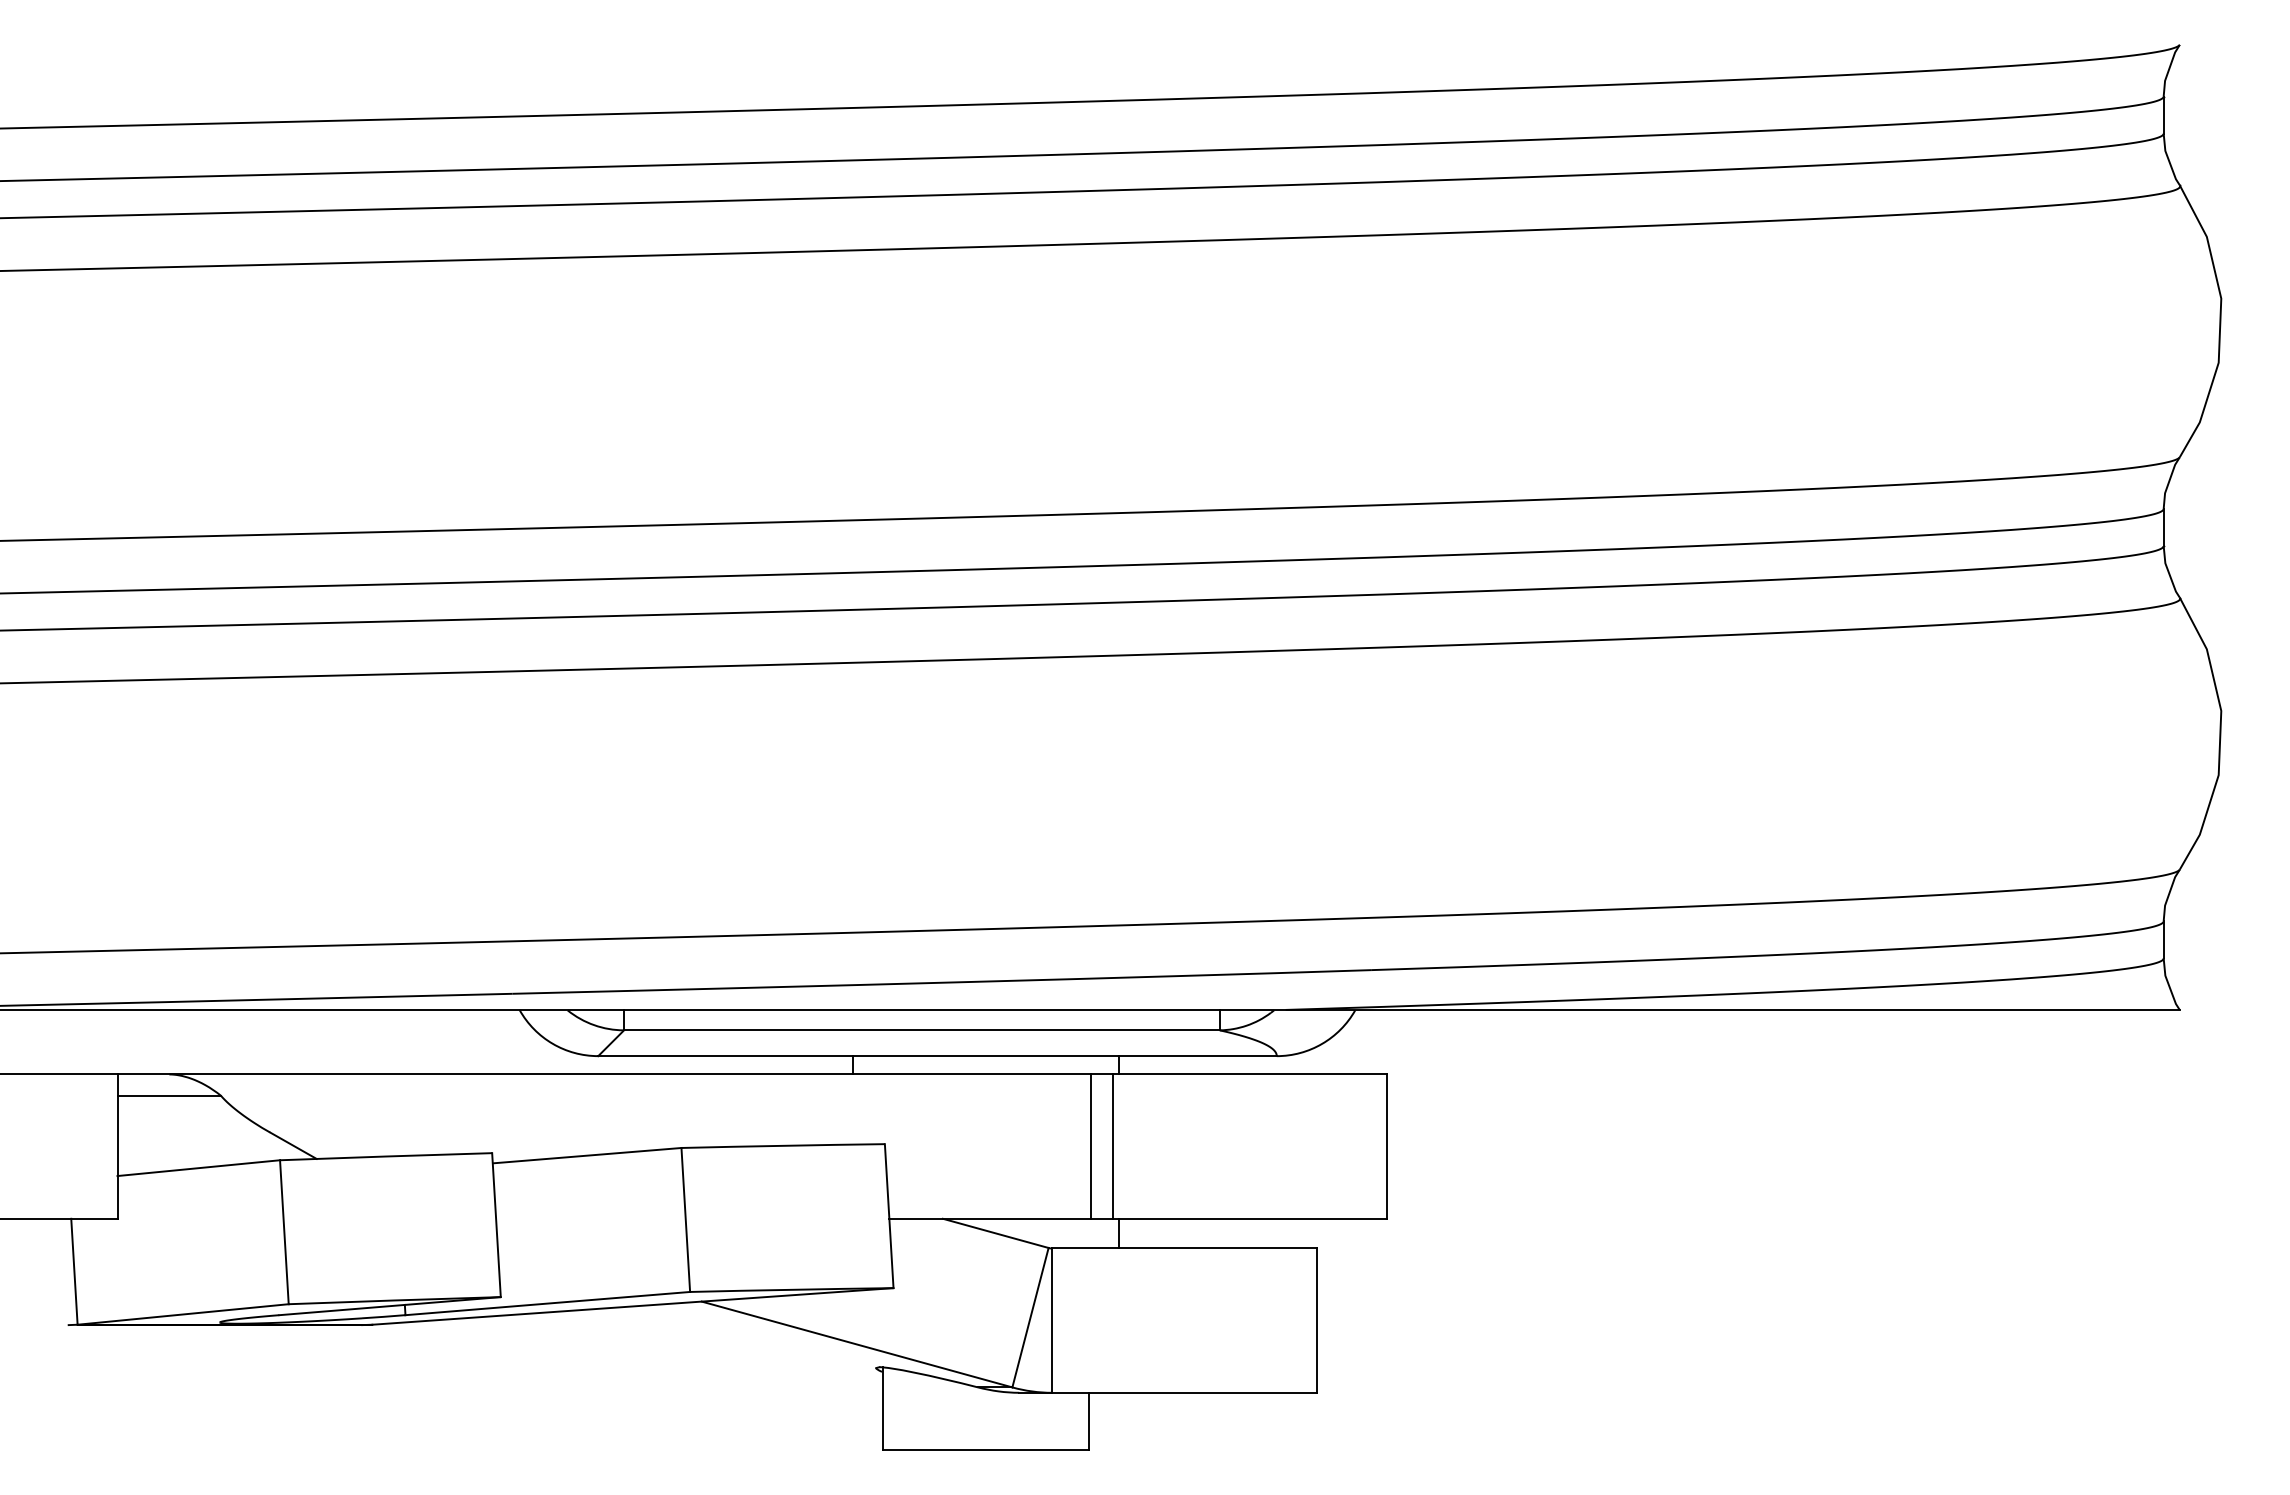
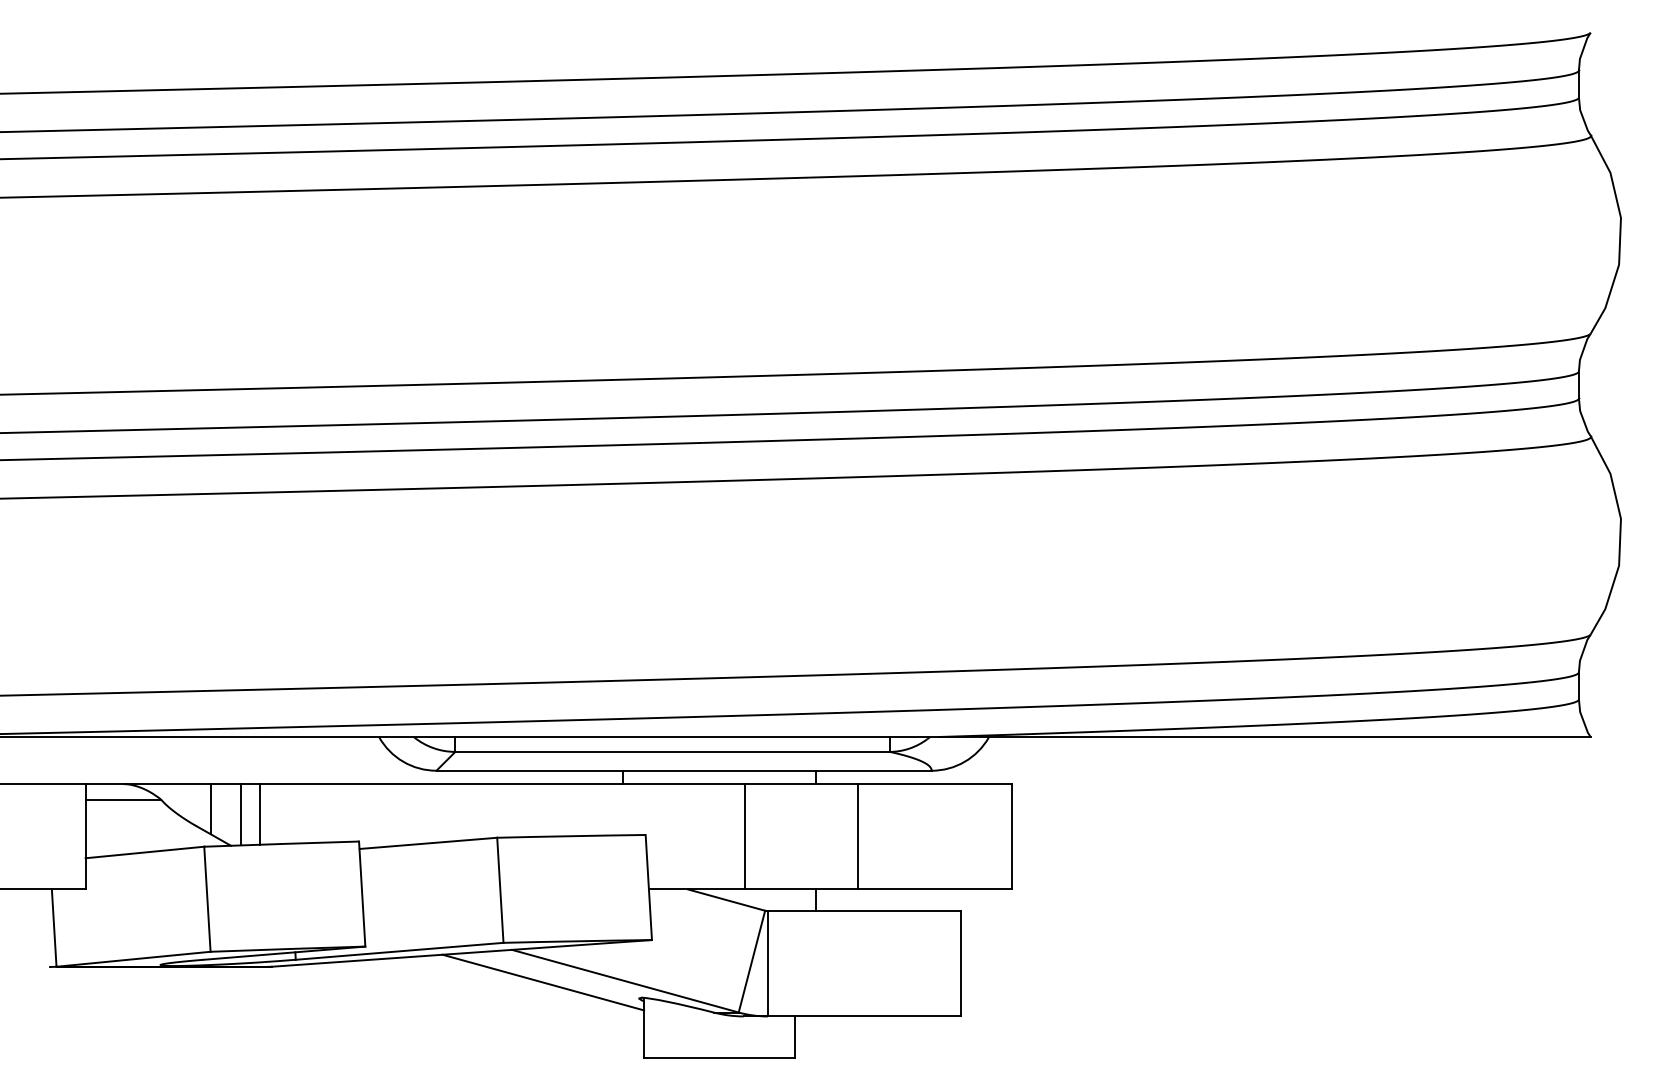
line: (288, 1108) -> (210, 808), added
line: (356, 1115) -> (260, 814), added
line: (330, 1116) -> (241, 814), added
line: (1091, 1146) -> (745, 836), moved
line: (1113, 1146) -> (858, 836), moved
line: (744, 1346) -> (543, 982), added

